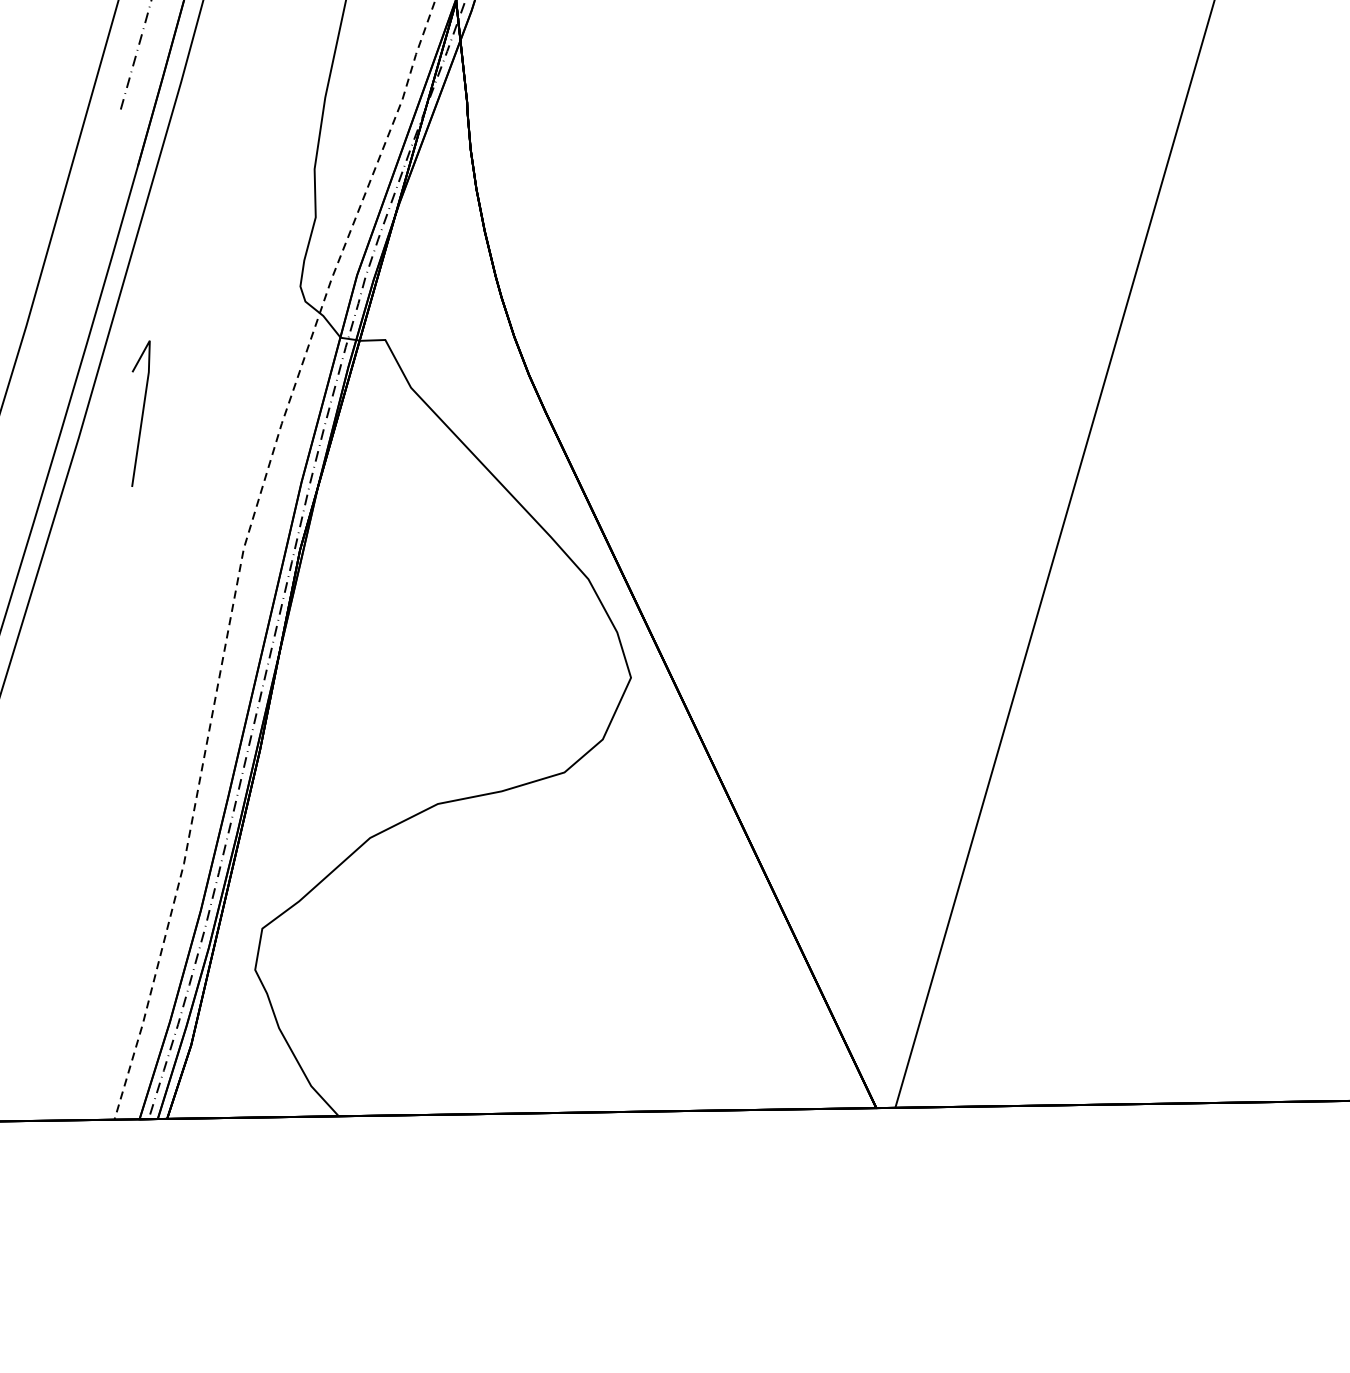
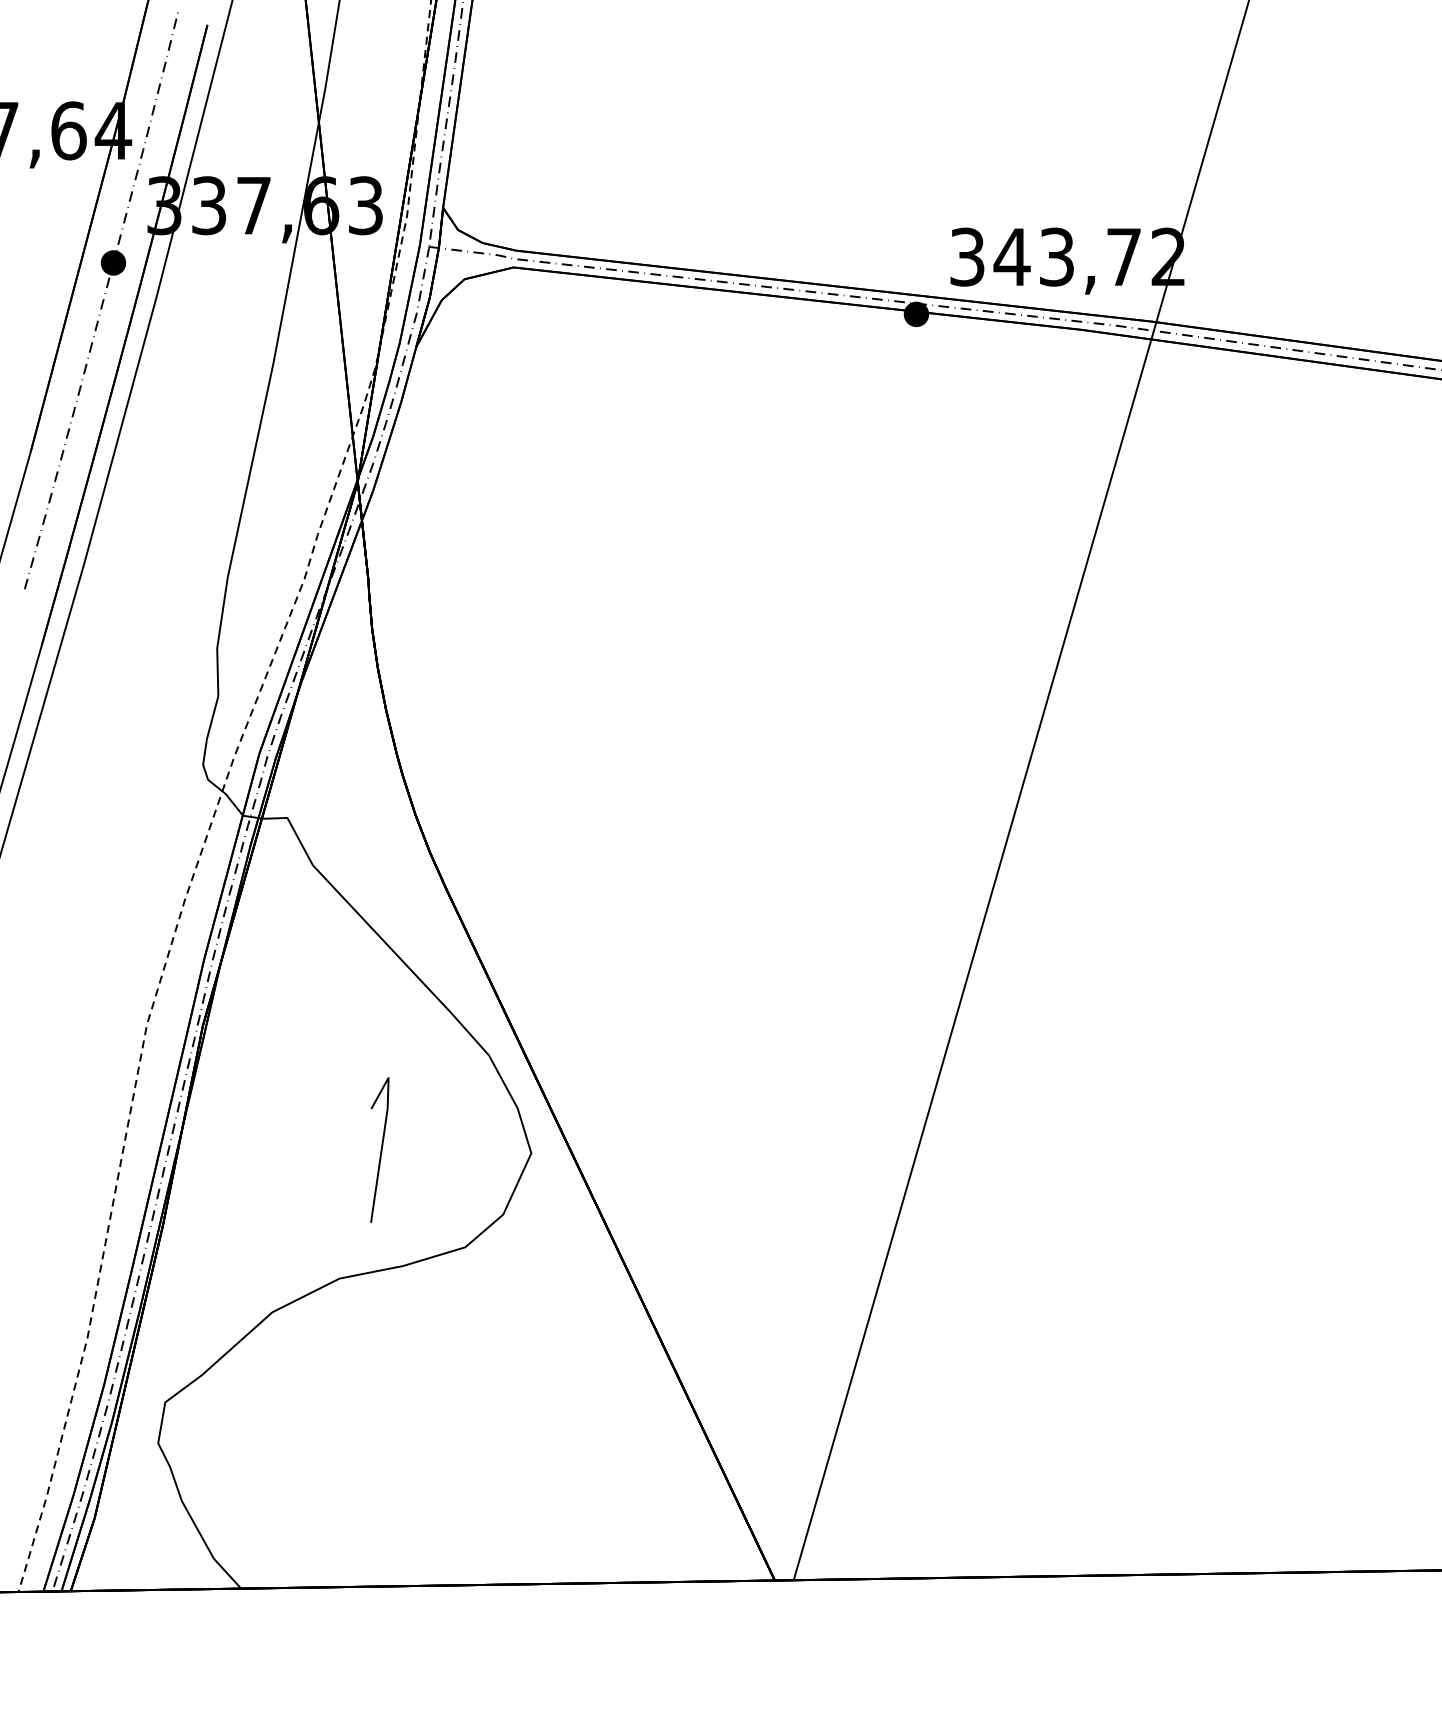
line: (141, 413) -> (380, 1149), moved

